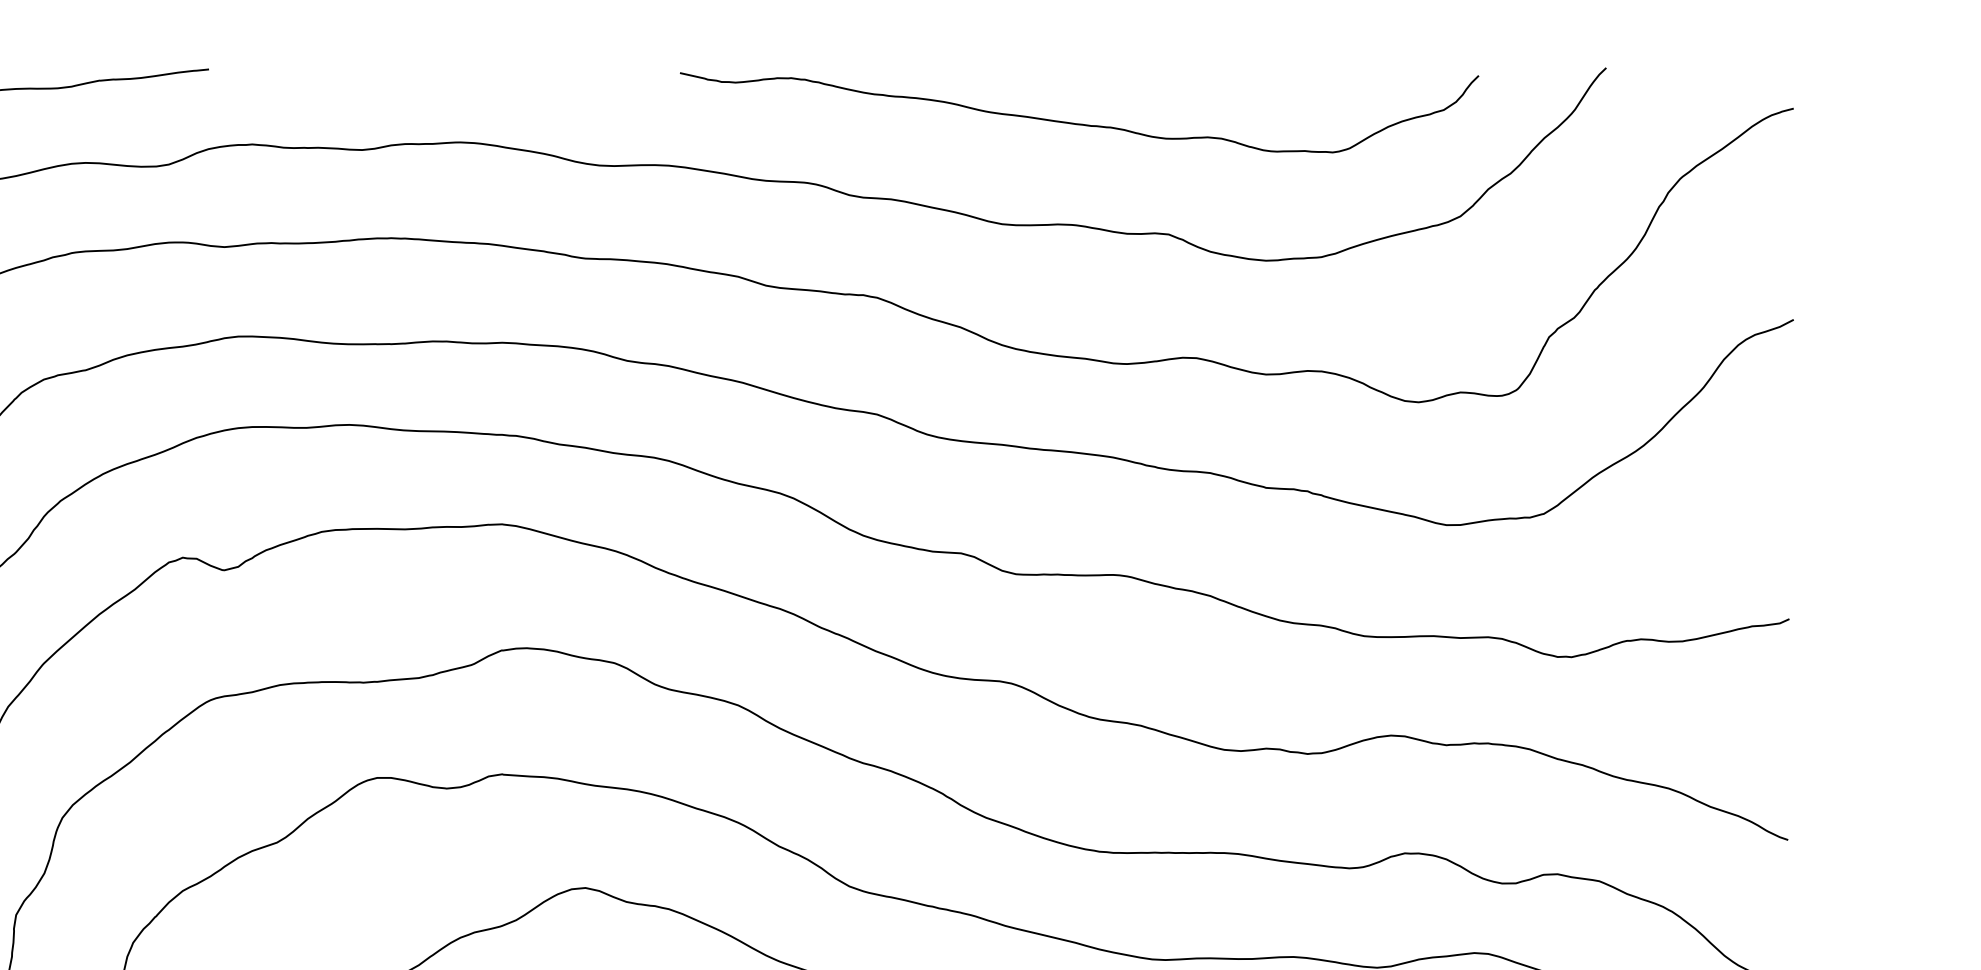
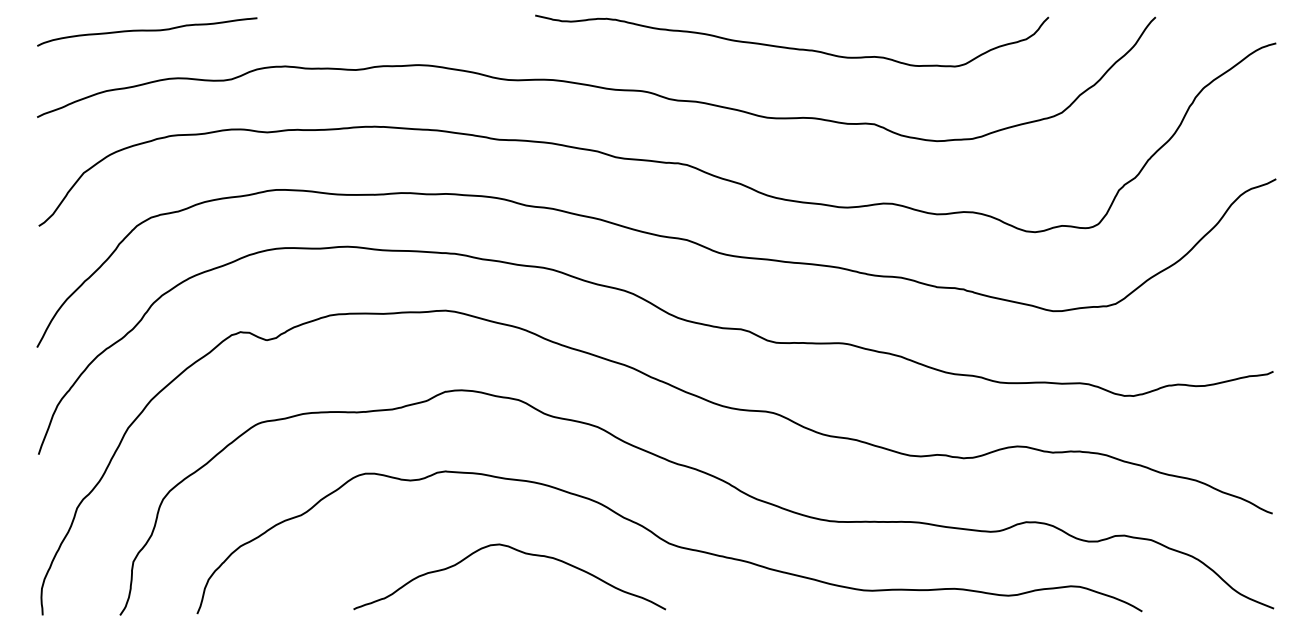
curve: (1080, 122) -> (792, 47), moved

